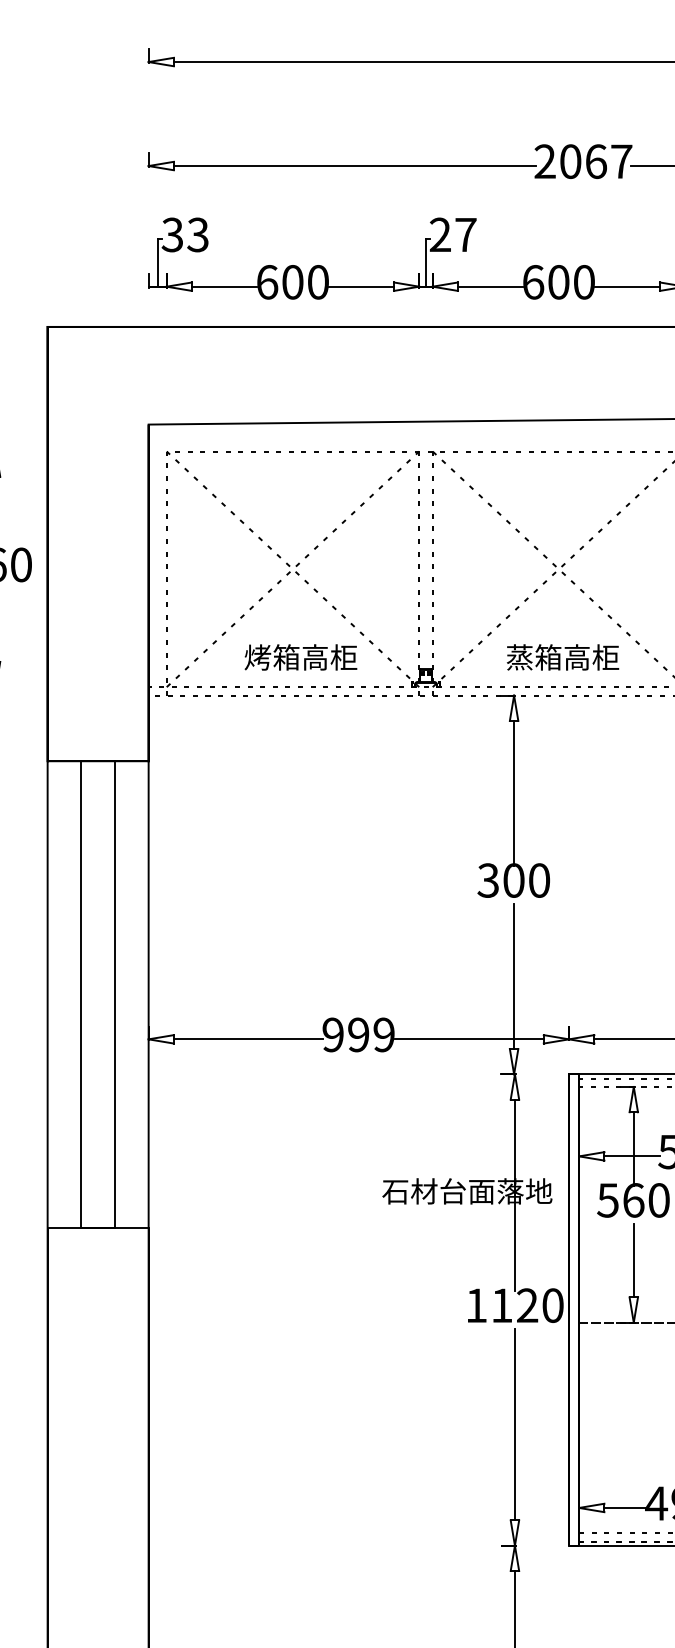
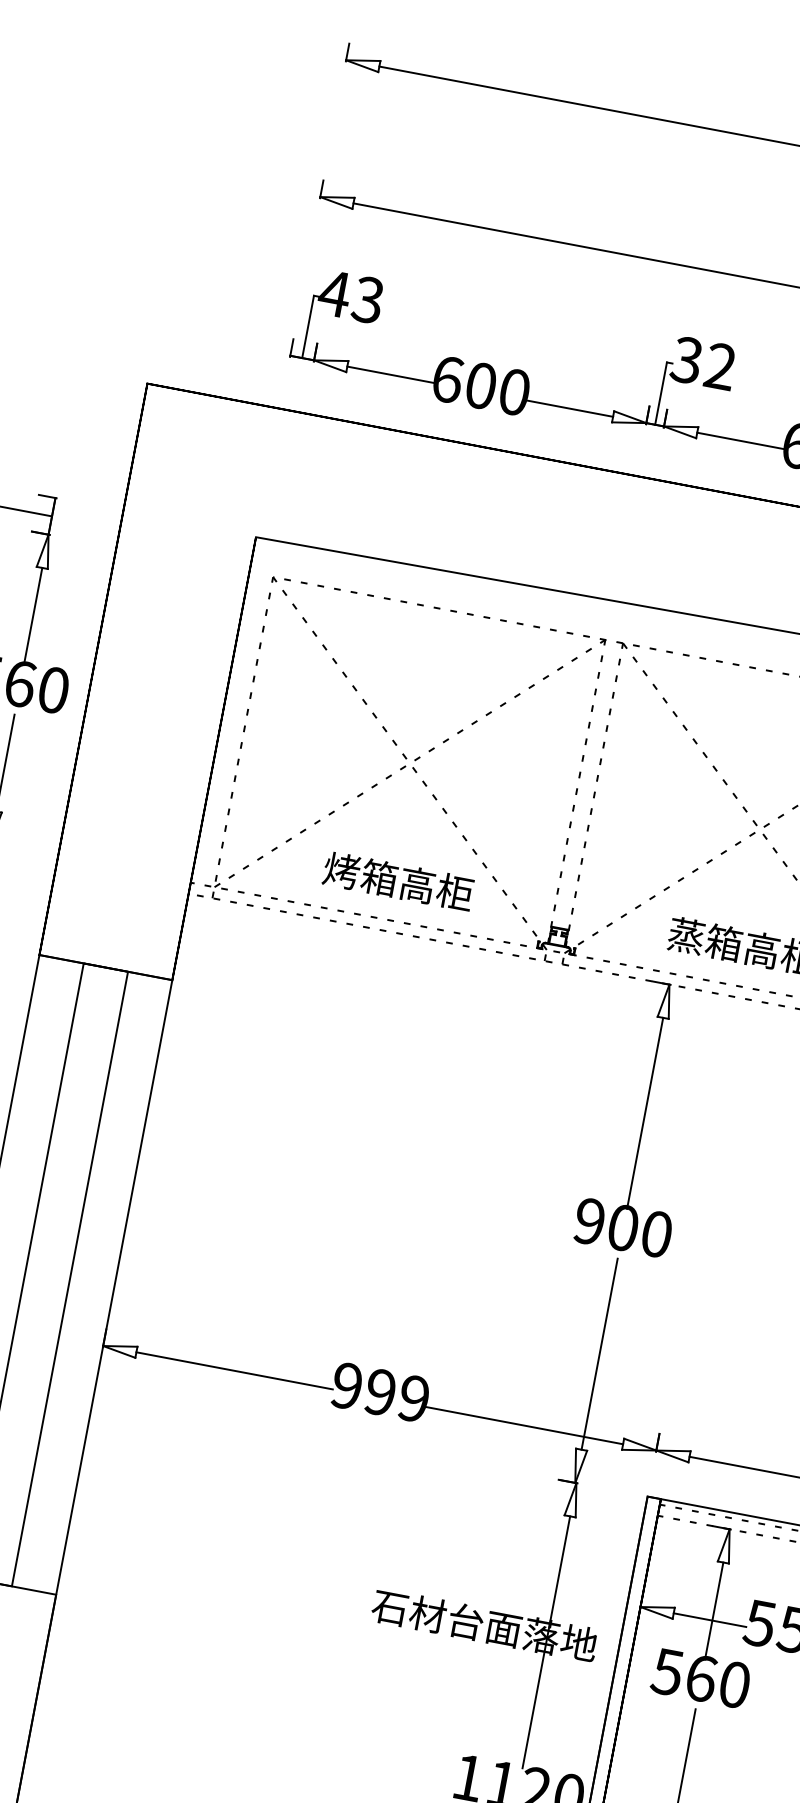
text: (172, 234) -> (334, 293), 33 -> 43
text: (452, 234) -> (703, 362), 27 -> 32
text: (487, 880) -> (588, 1221), 300 -> 900

